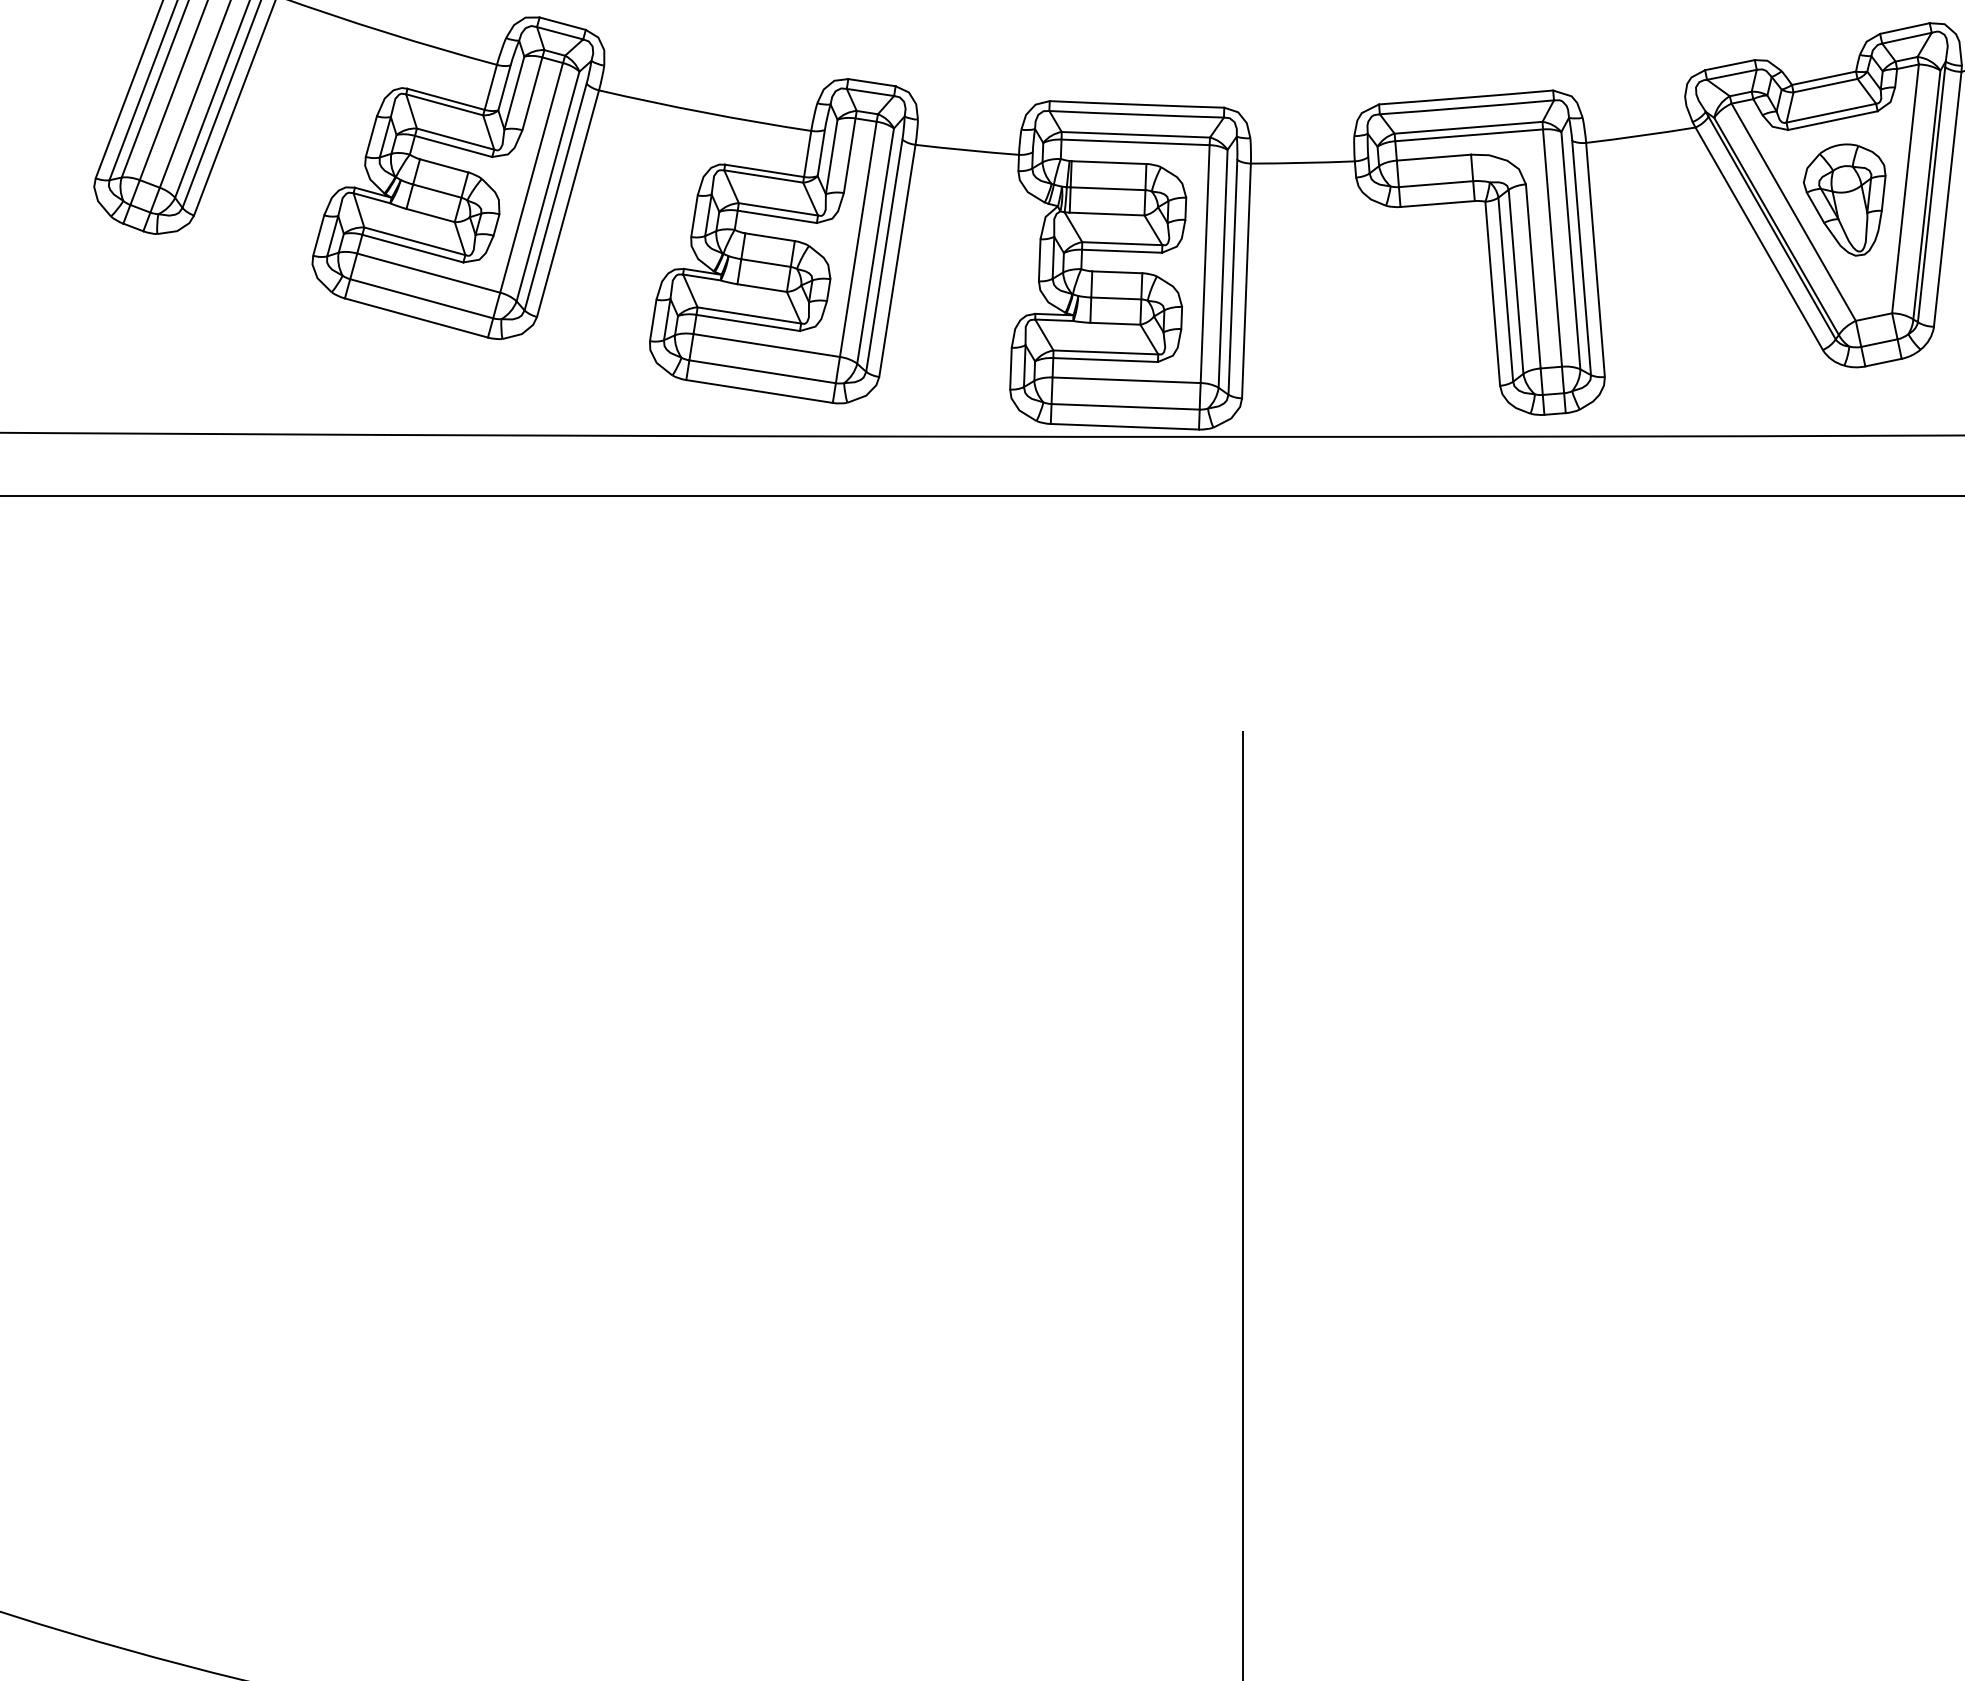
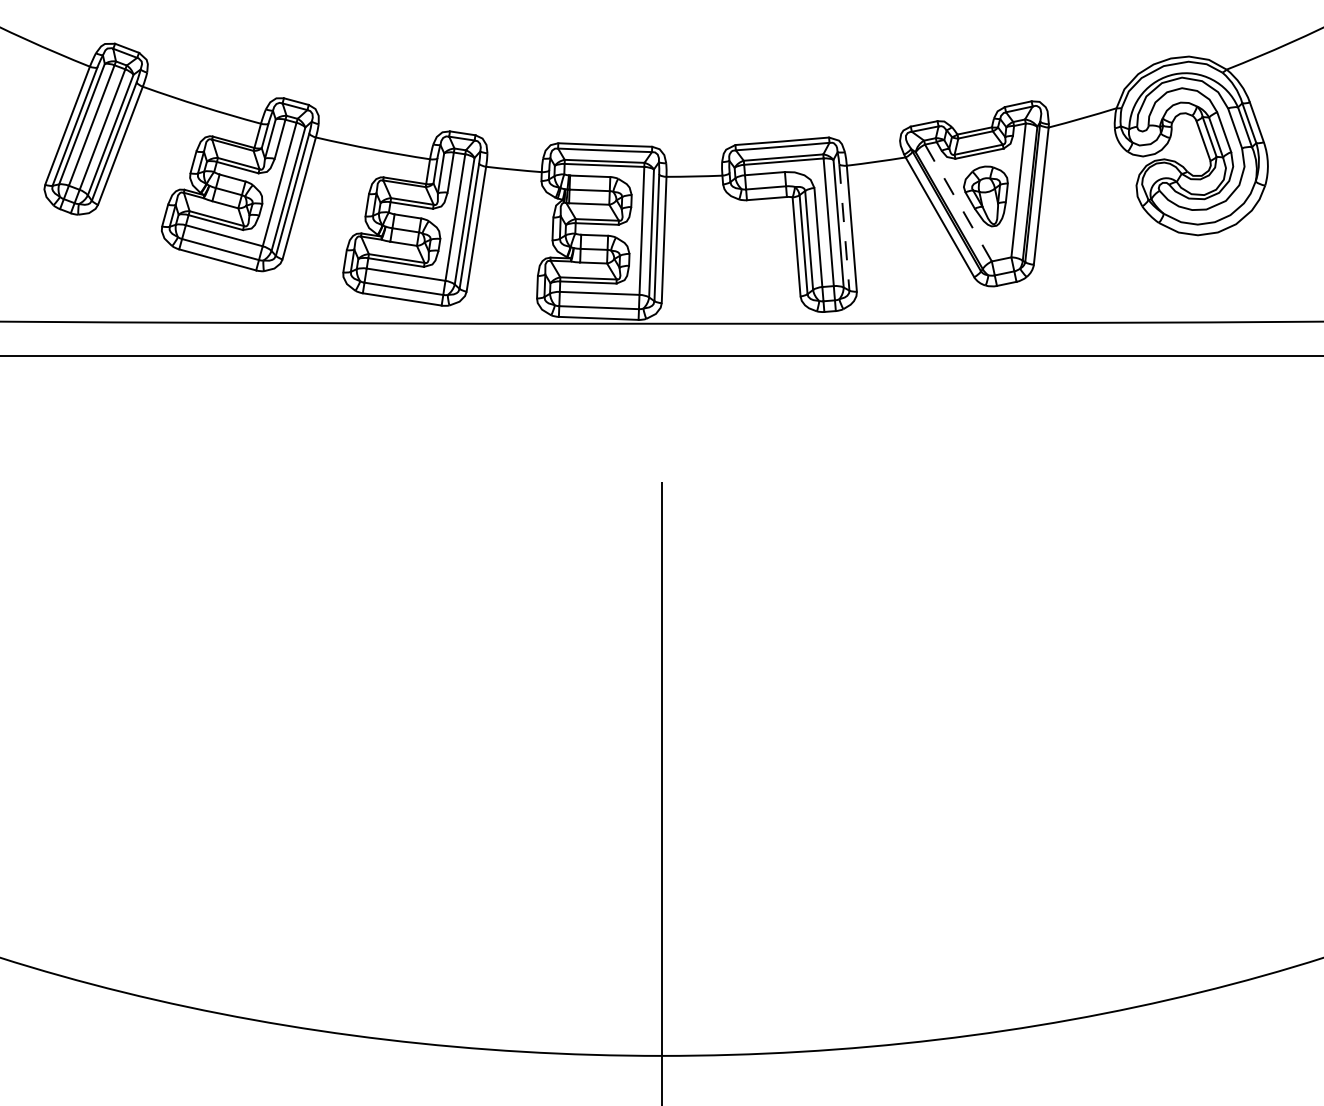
line: (1793, 211) -> (958, 202), solid -> dashed
line: (1581, 259) -> (844, 228), solid -> dashed

